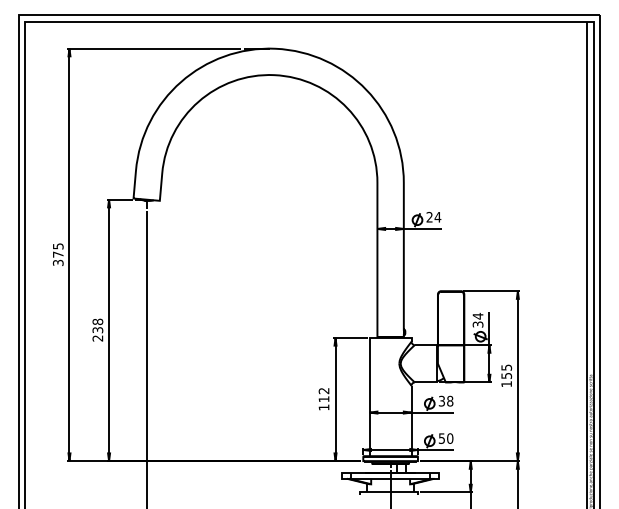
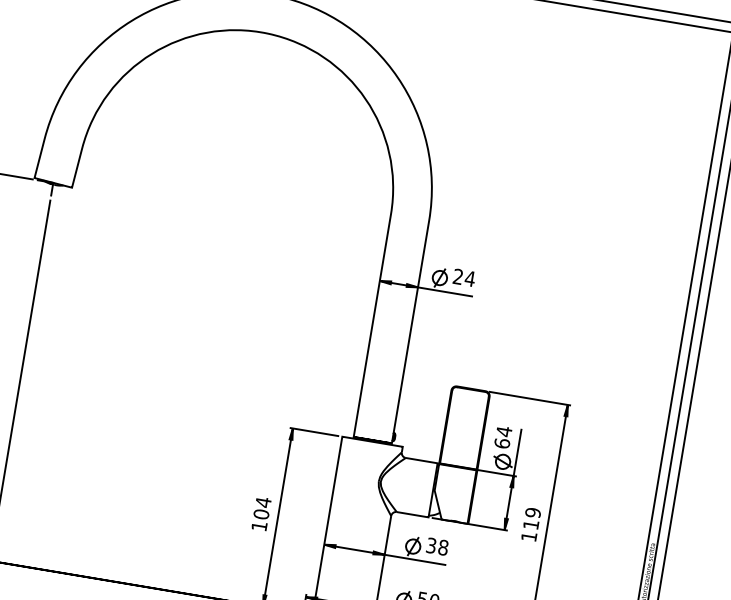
text: (477, 324) -> (501, 443), 34 -> 64
text: (506, 371) -> (531, 518), 155 -> 119
text: (323, 394) -> (261, 507), 112 -> 104

